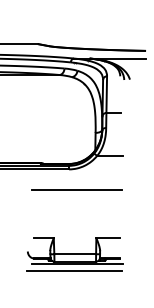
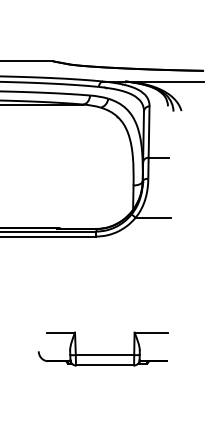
line: (77, 190) -> (107, 265), removed
line: (77, 263) -> (107, 368), removed
line: (74, 270) -> (104, 378), removed

